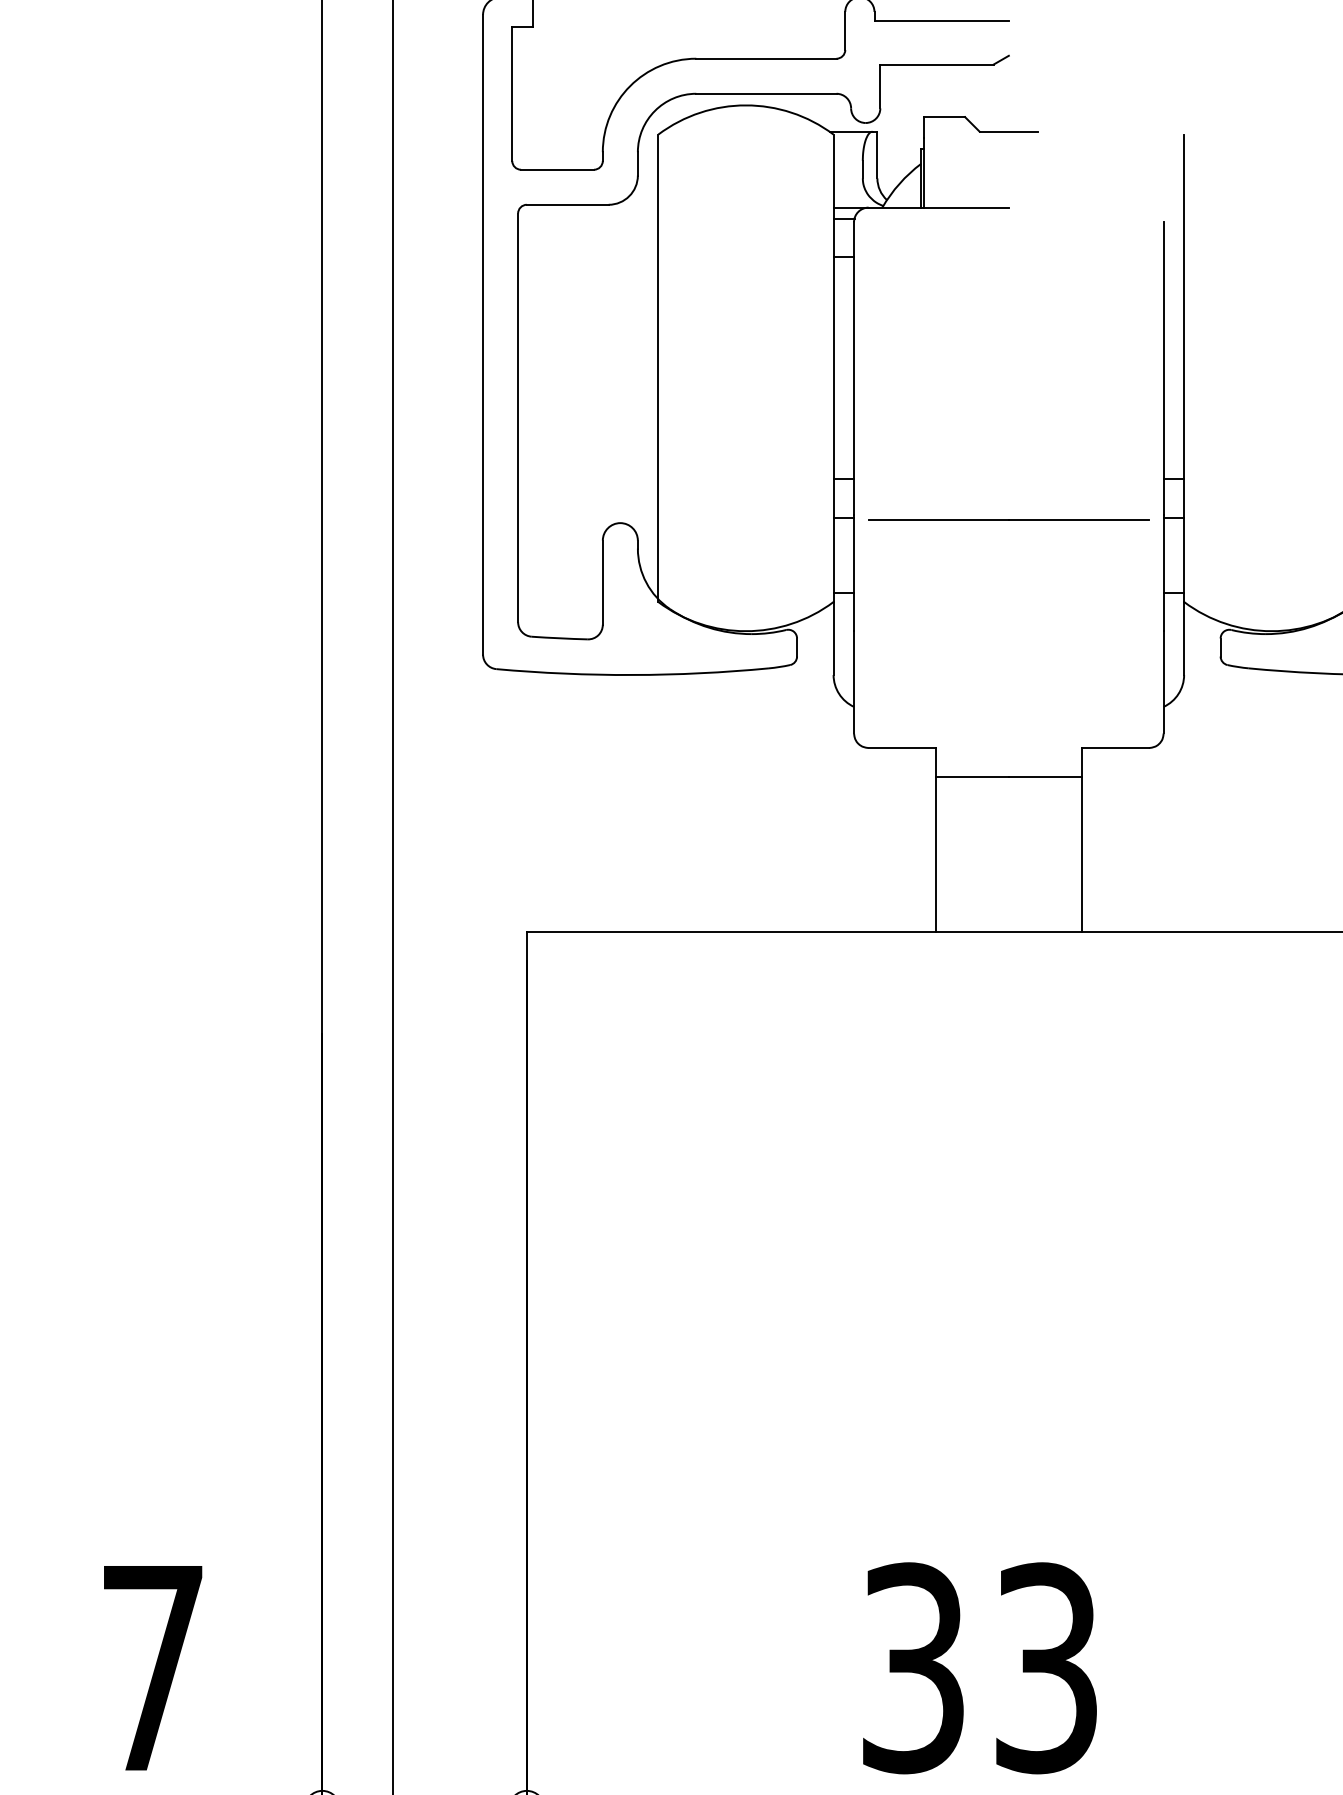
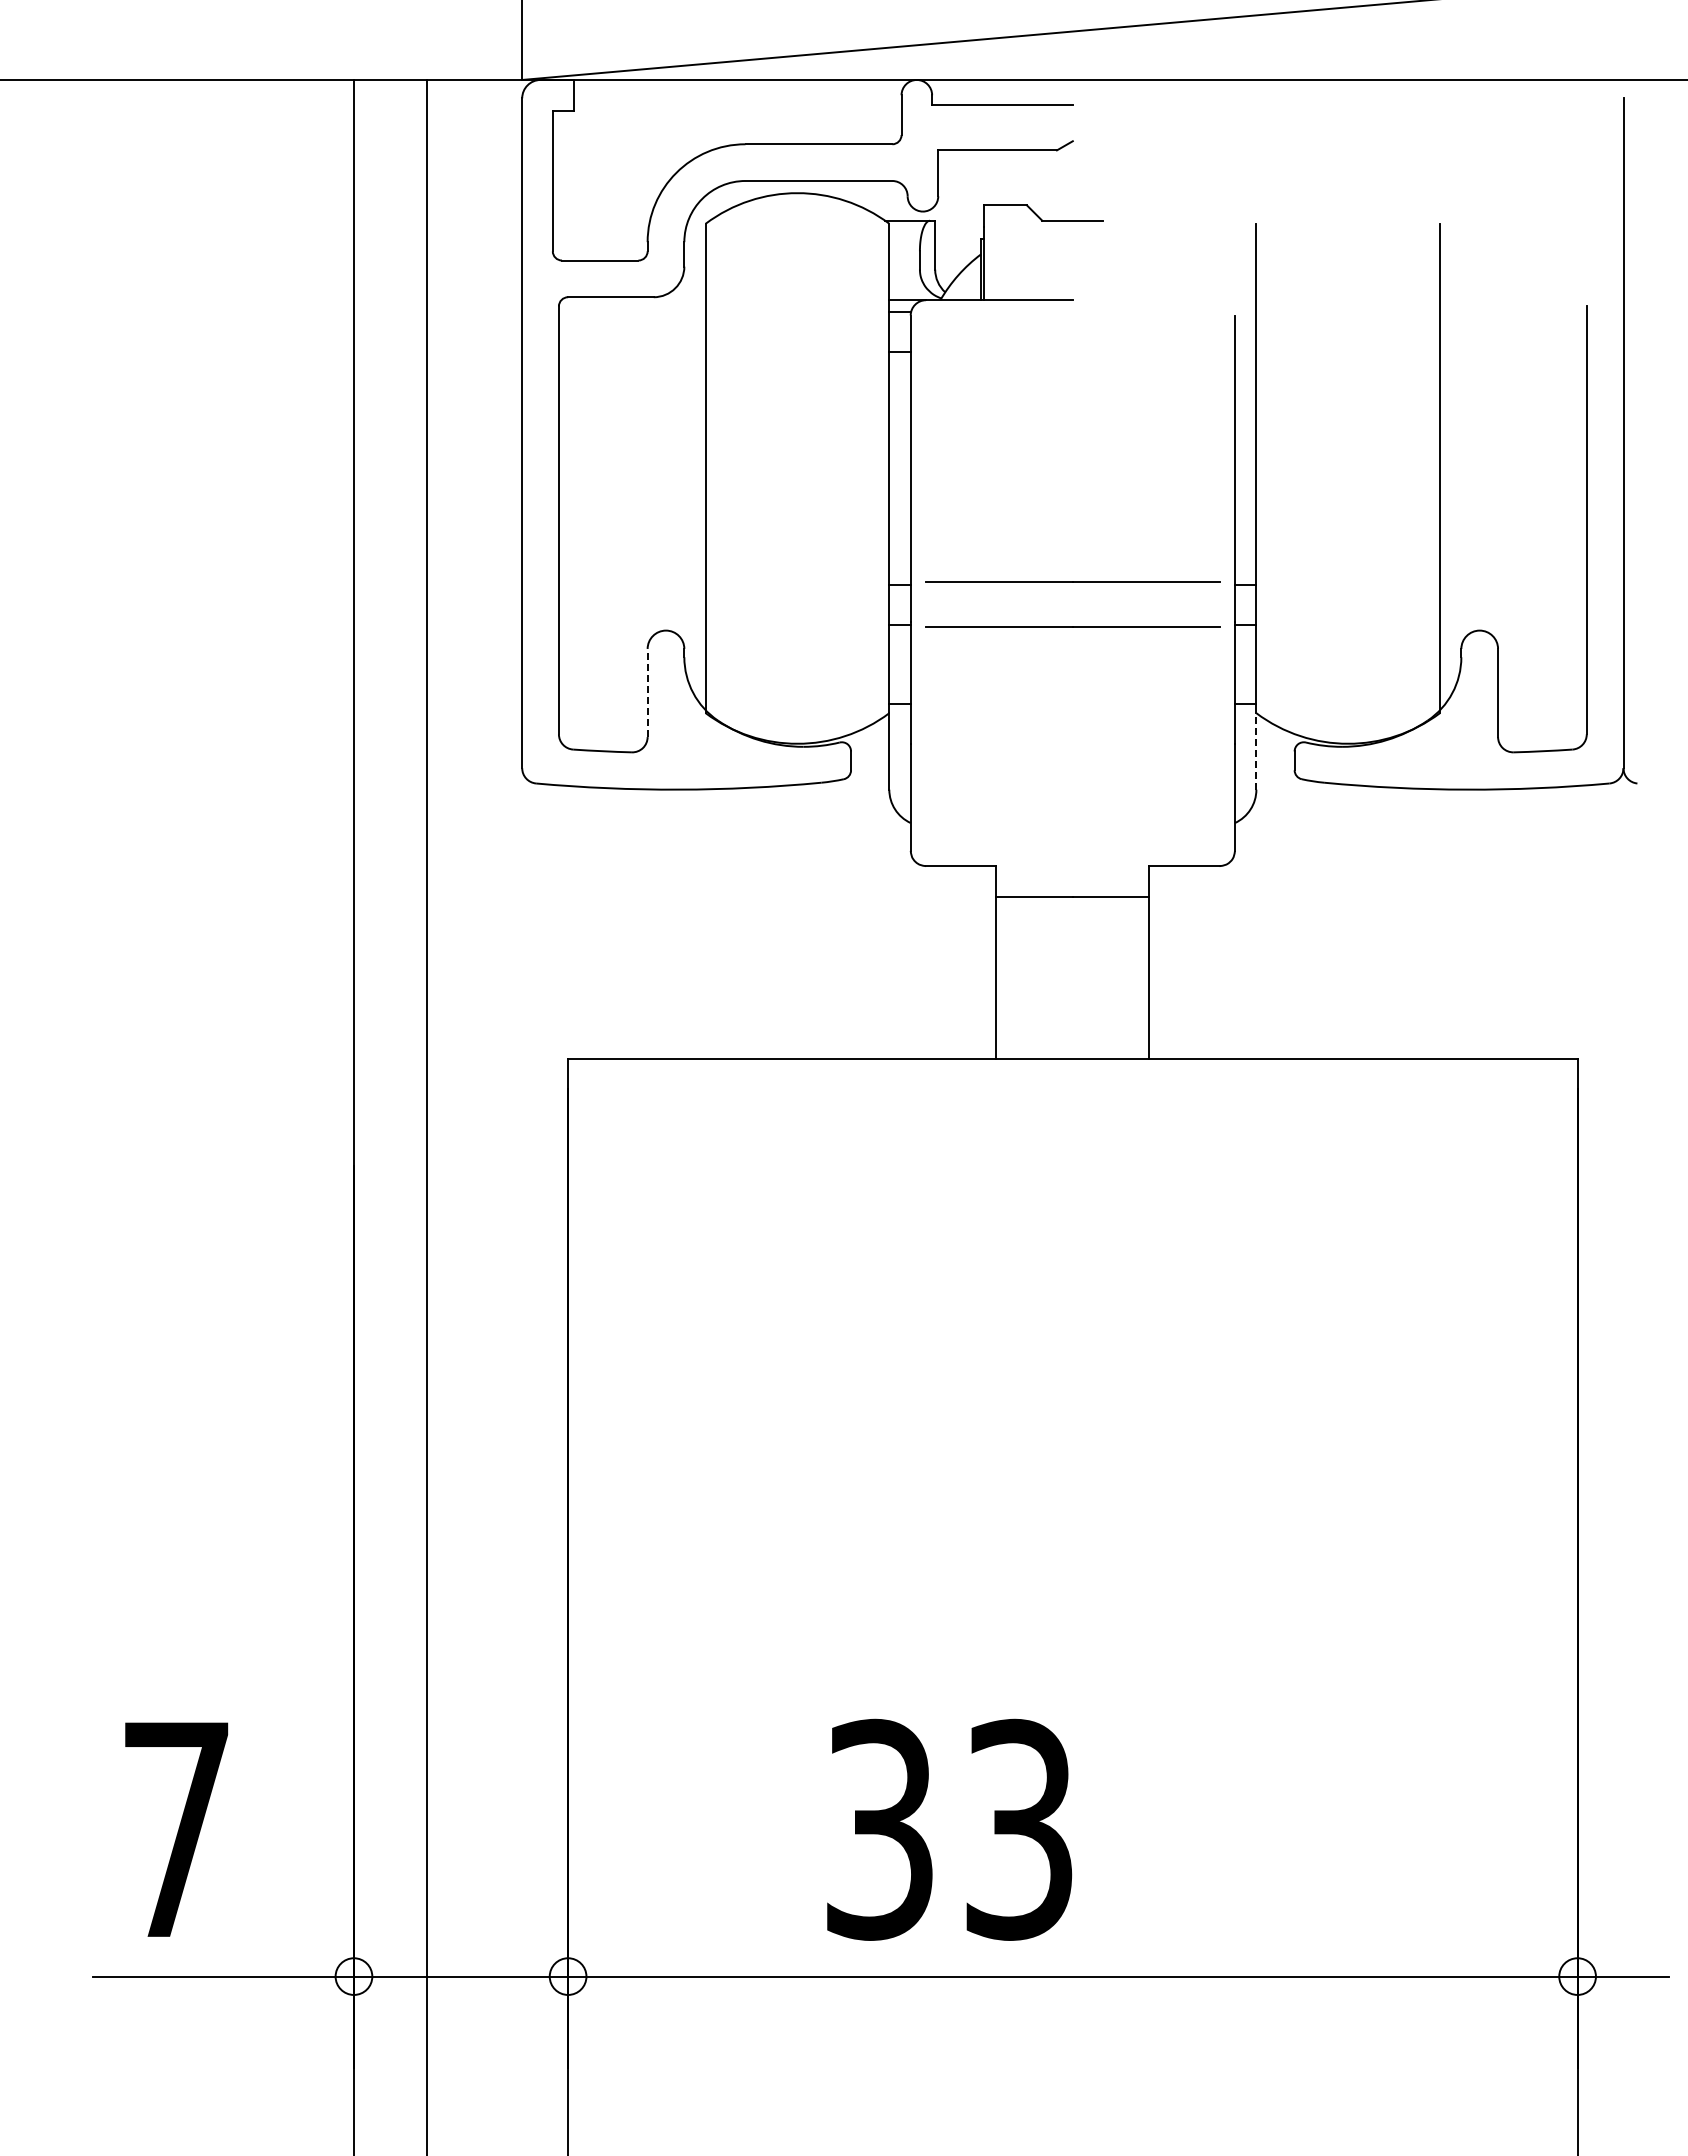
line: (1008, 476) -> (1072, 581), added
line: (602, 582) -> (647, 692), solid -> dashed
line: (1184, 637) -> (1256, 750), solid -> dashed
text: (979, 1667) -> (949, 1829), moved

